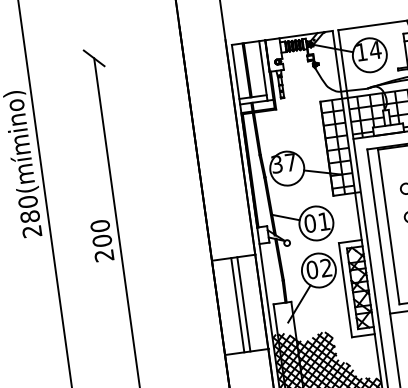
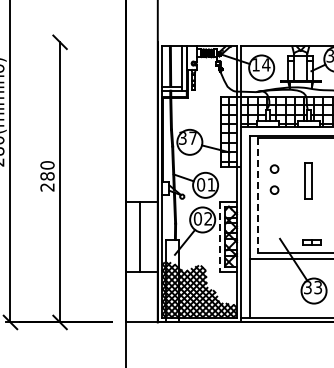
line: (389, 227) -> (258, 195), solid -> dashed
text: (102, 241) -> (47, 176), 200 -> 280
line: (346, 290) -> (220, 237), solid -> dashed
line: (244, 304) -> (144, 237), removed

